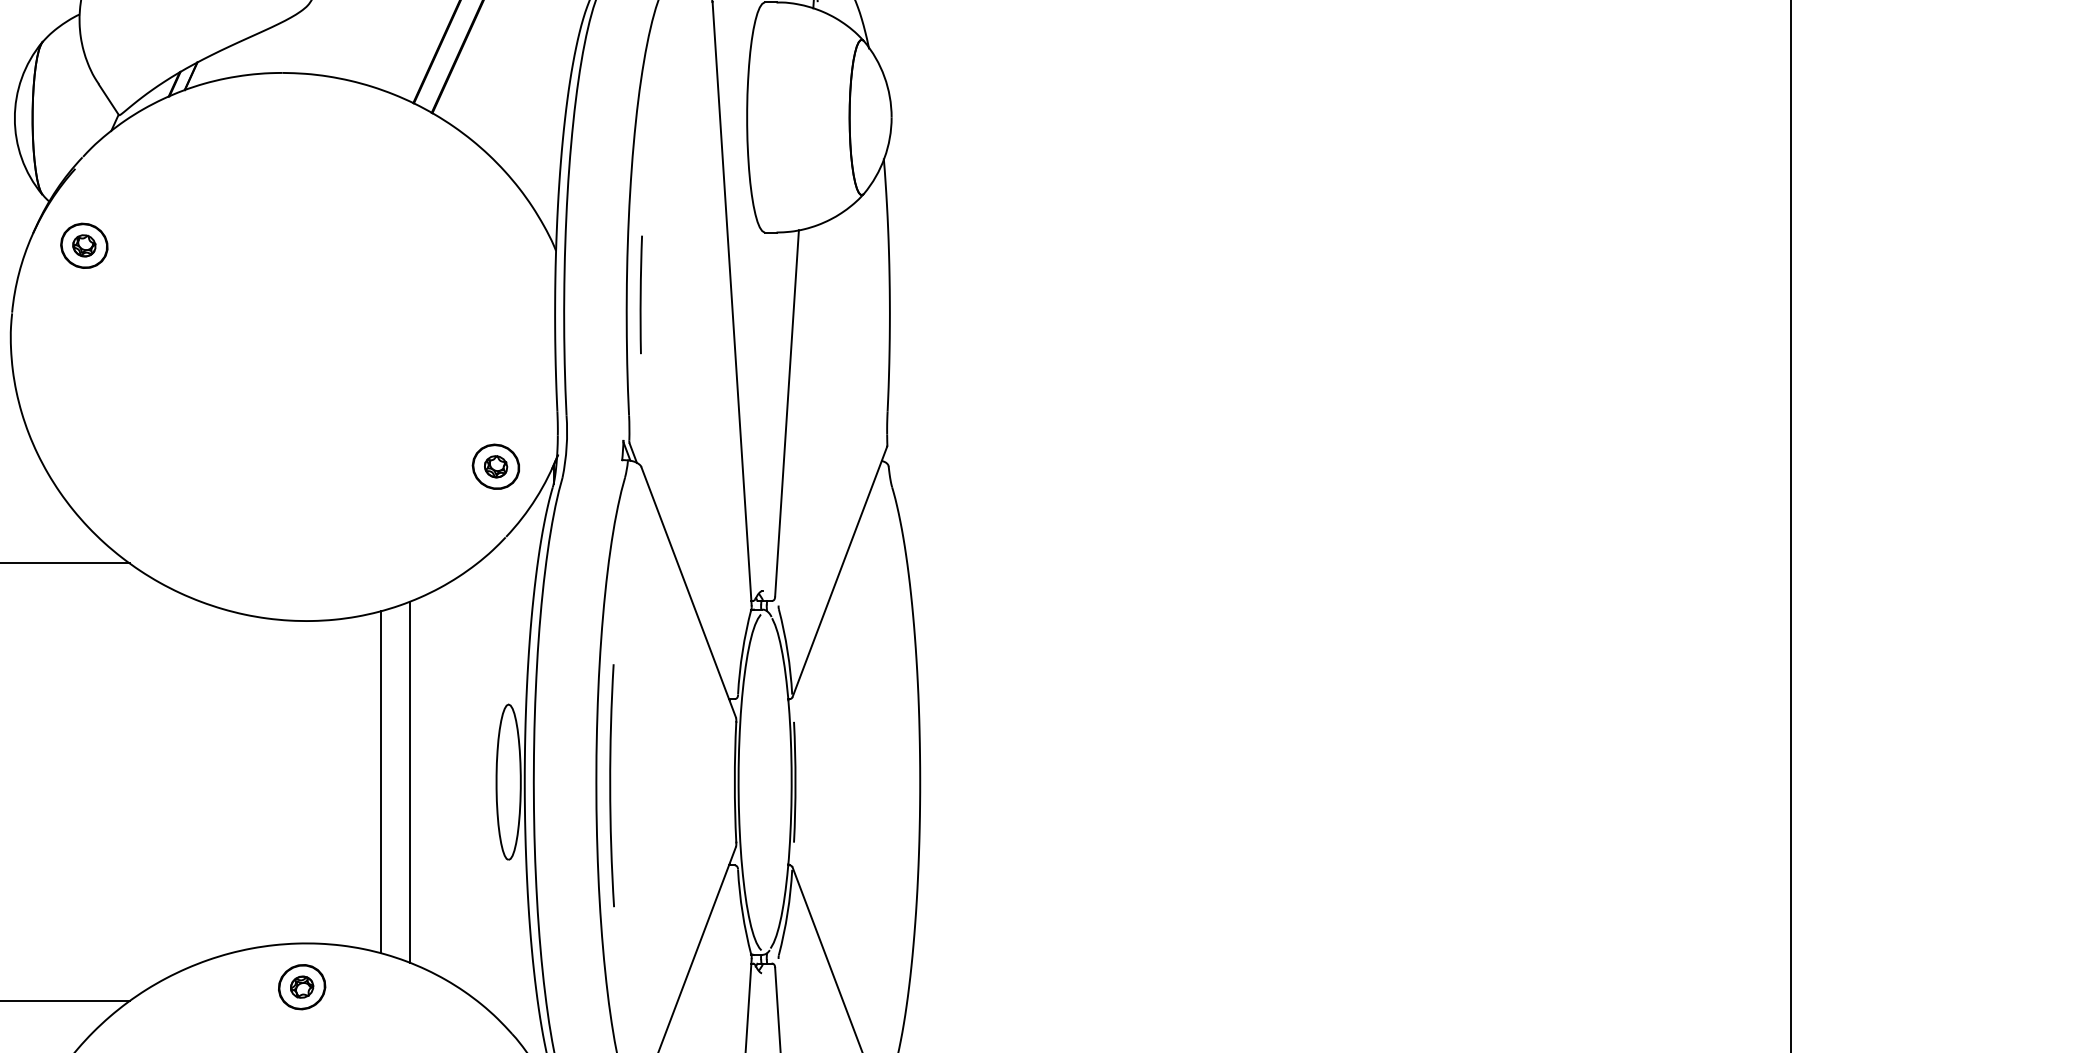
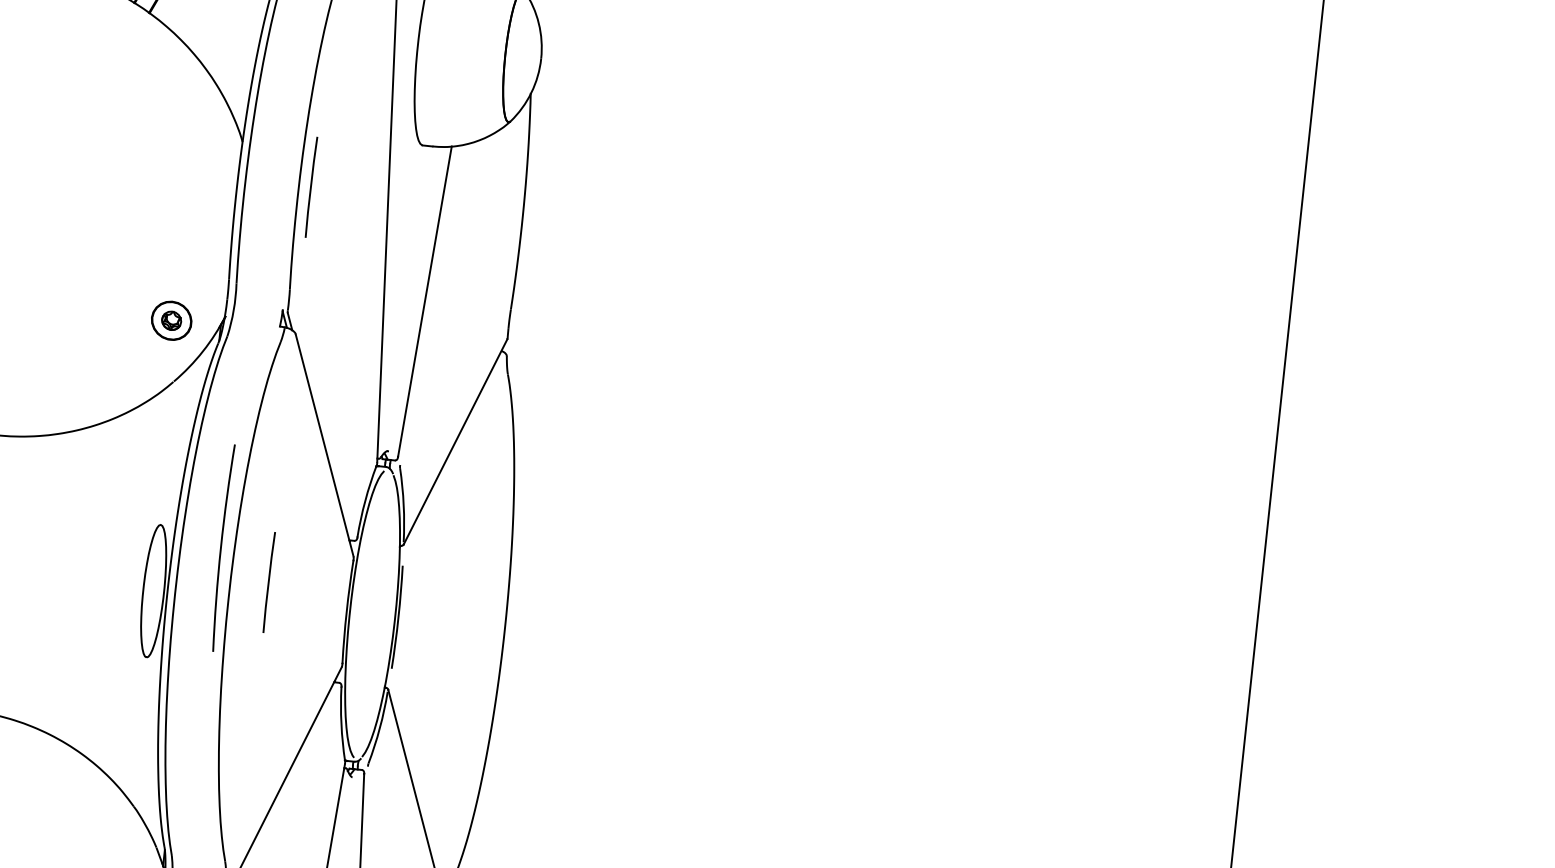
line: (640, 757) -> (268, 582), added
line: (409, 781) -> (69, 581), removed
line: (381, 782) -> (45, 579), removed
arc: (611, 785) -> (222, 547), moved

